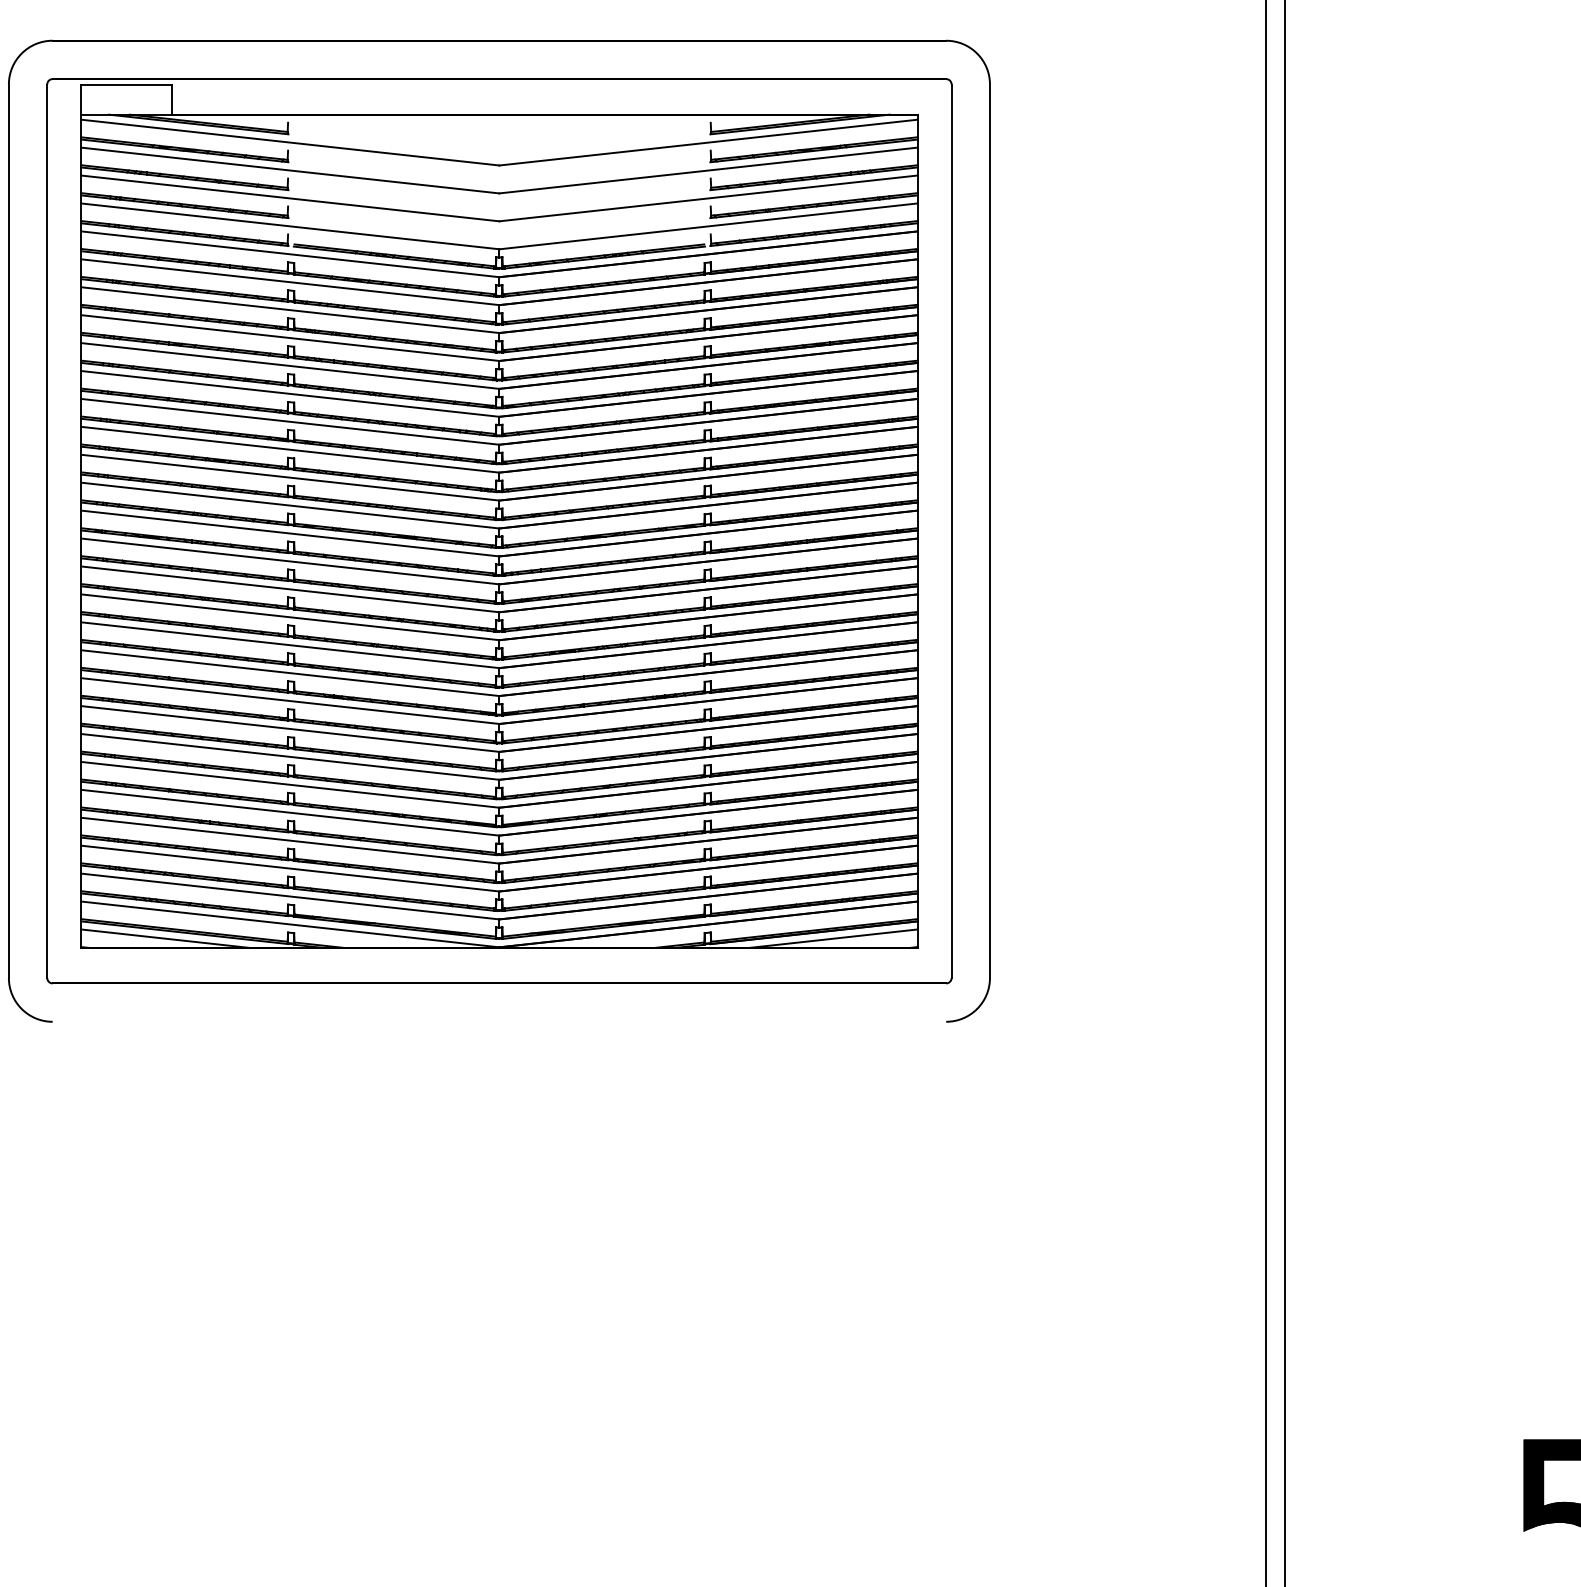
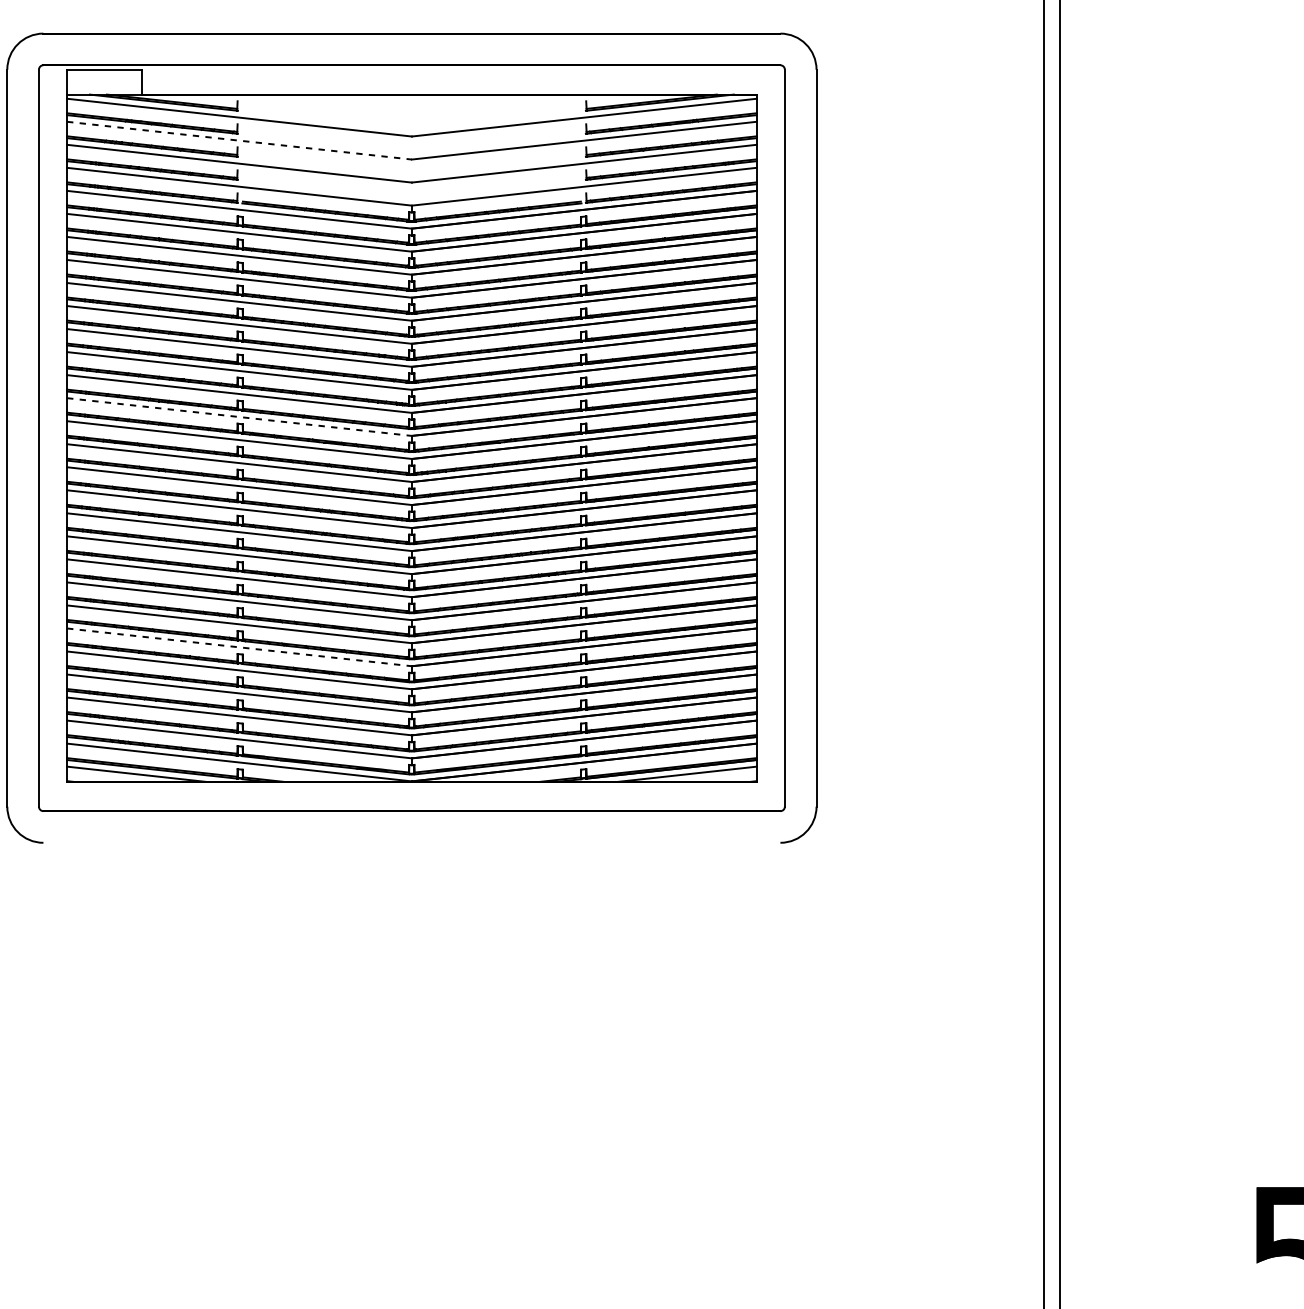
line: (290, 170) -> (239, 140), solid -> dashed
line: (290, 505) -> (239, 416), solid -> dashed
line: (290, 784) -> (239, 647), solid -> dashed

